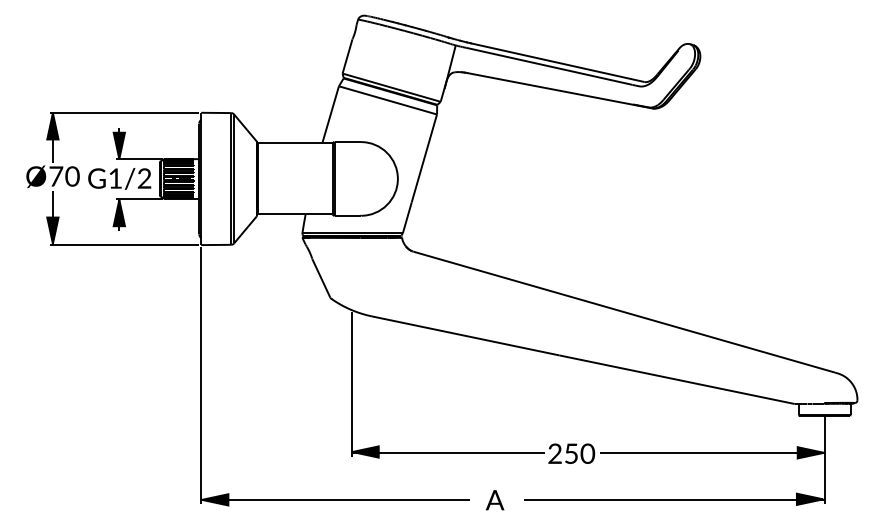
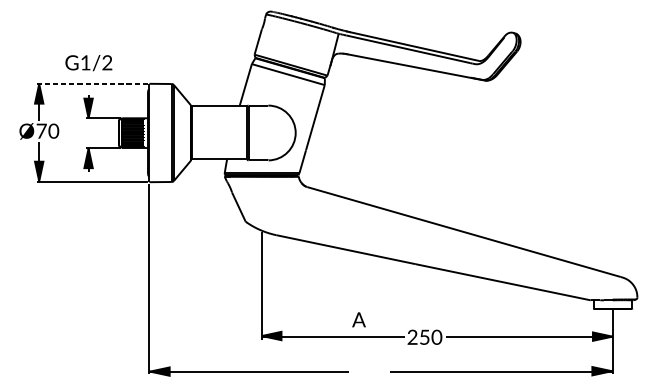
line: (124, 112) -> (92, 83), solid -> dashed
part: (119, 178) -> (88, 62), moved
part: (495, 500) -> (359, 320), moved

